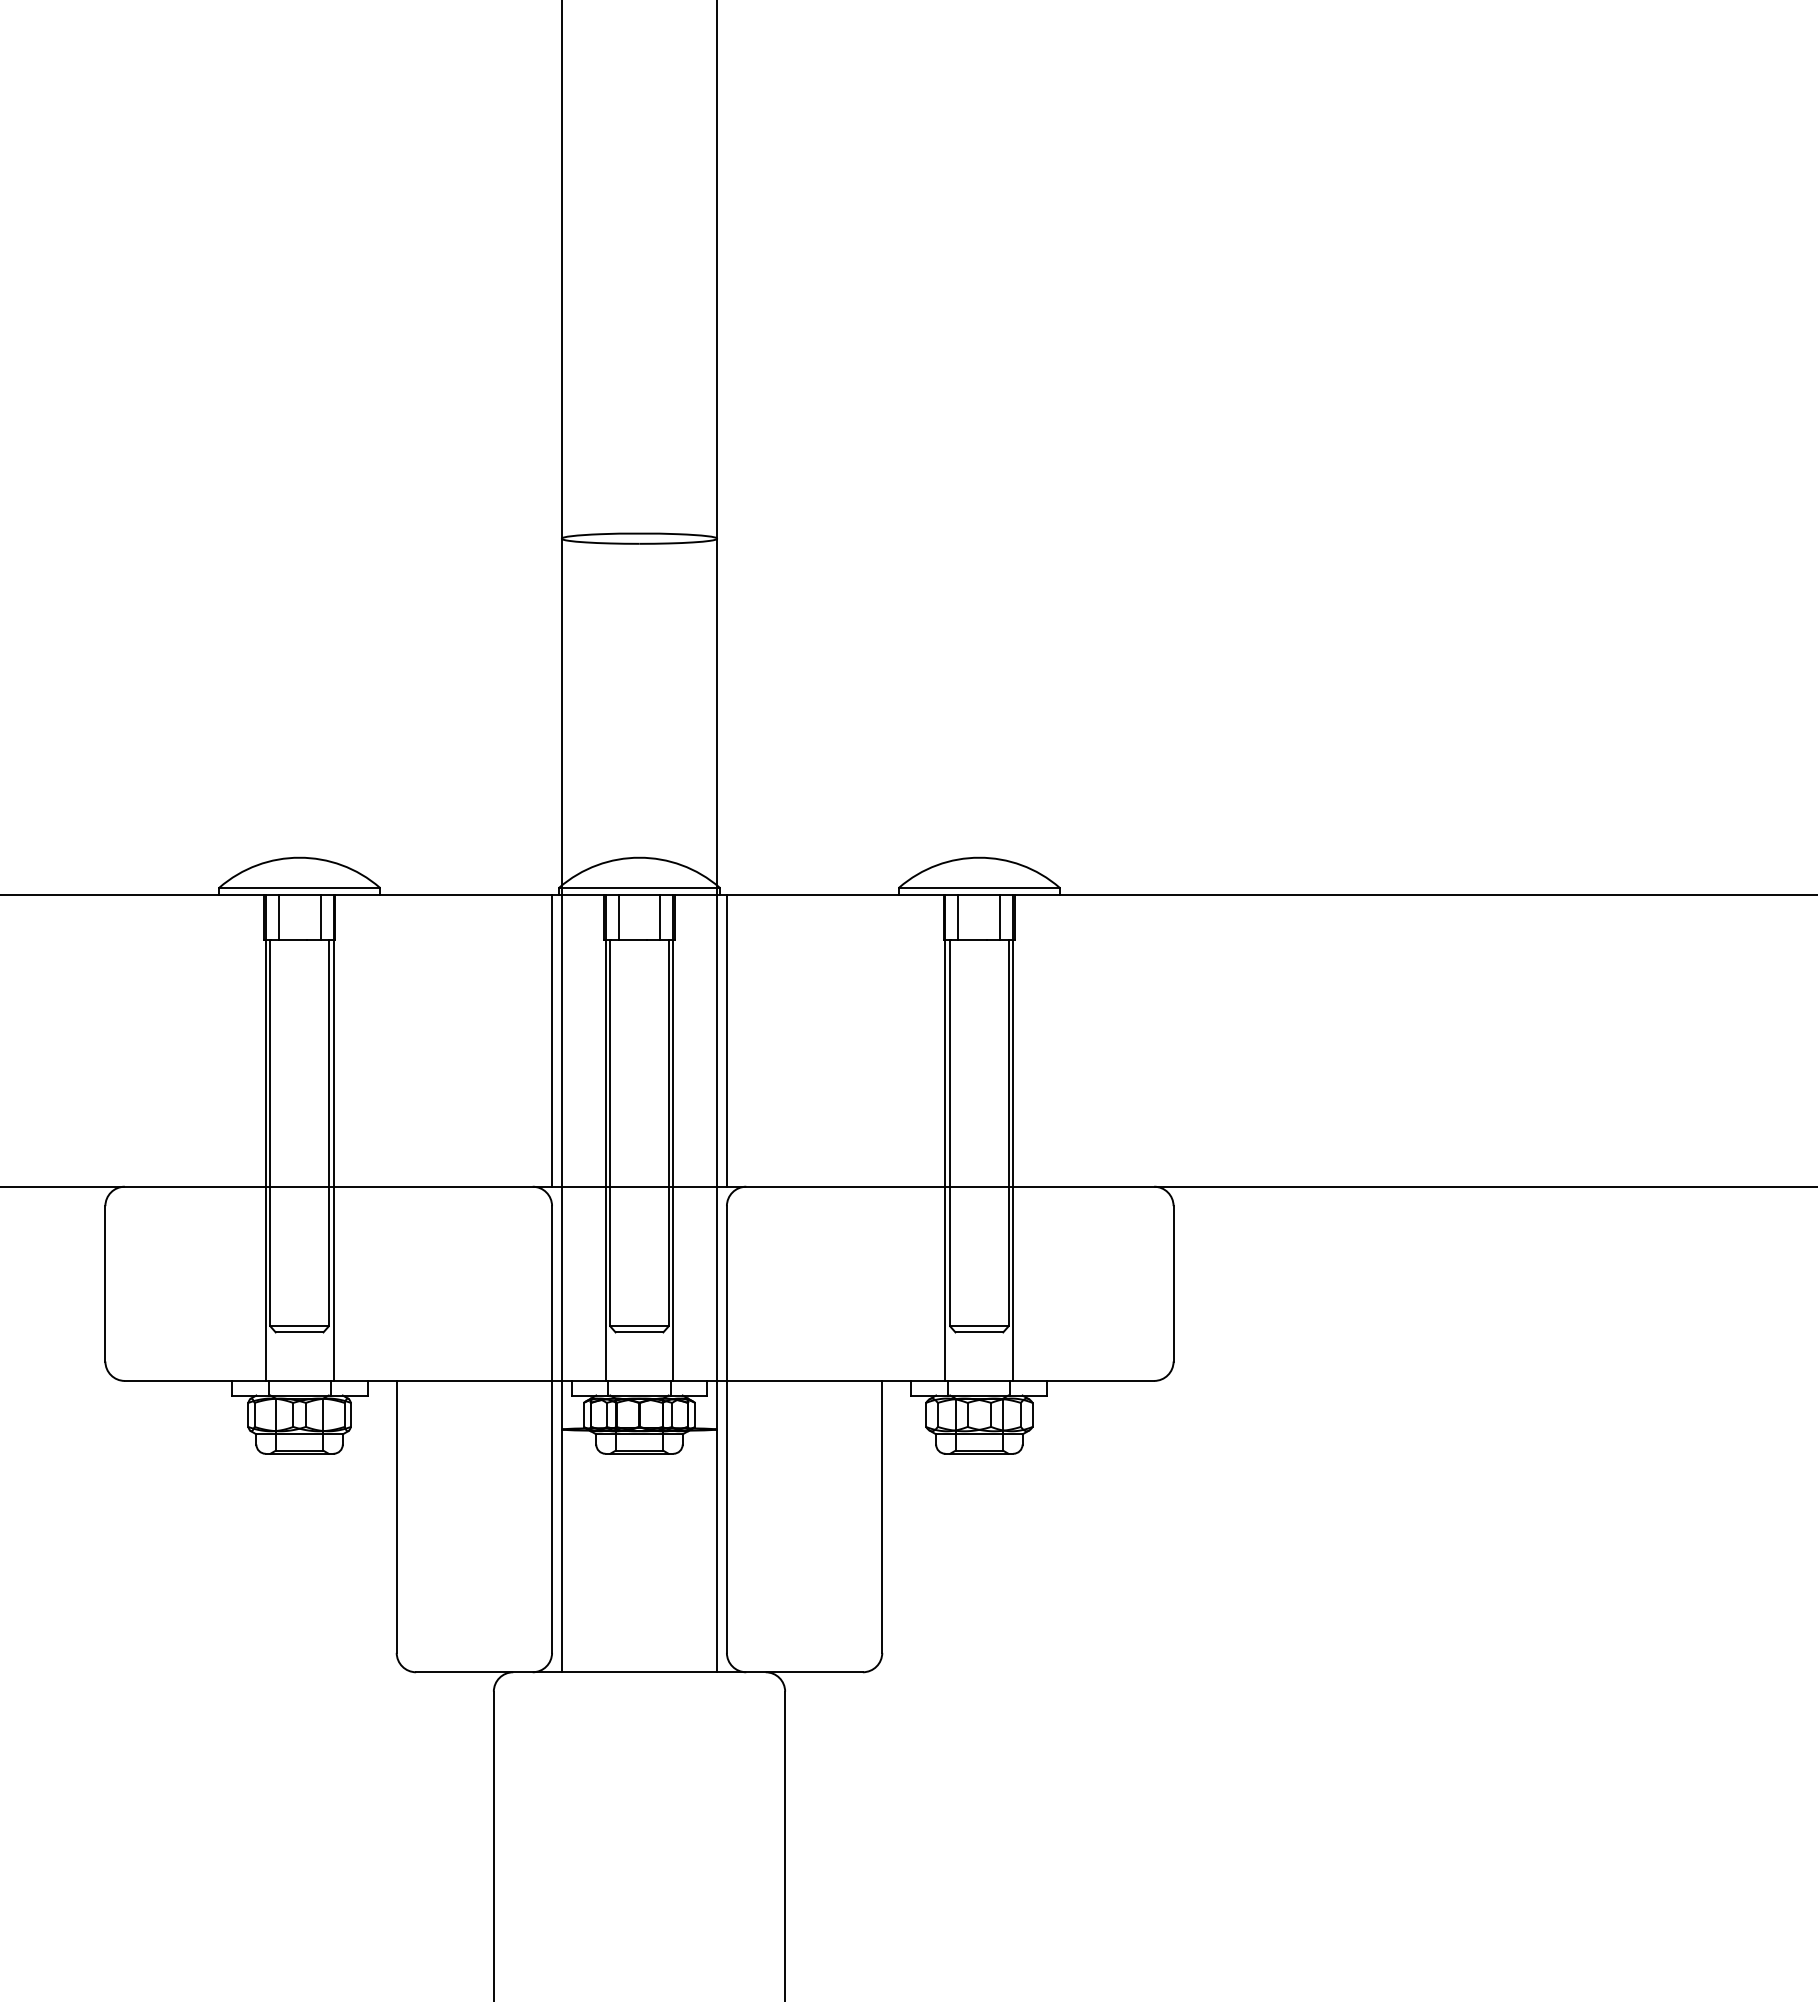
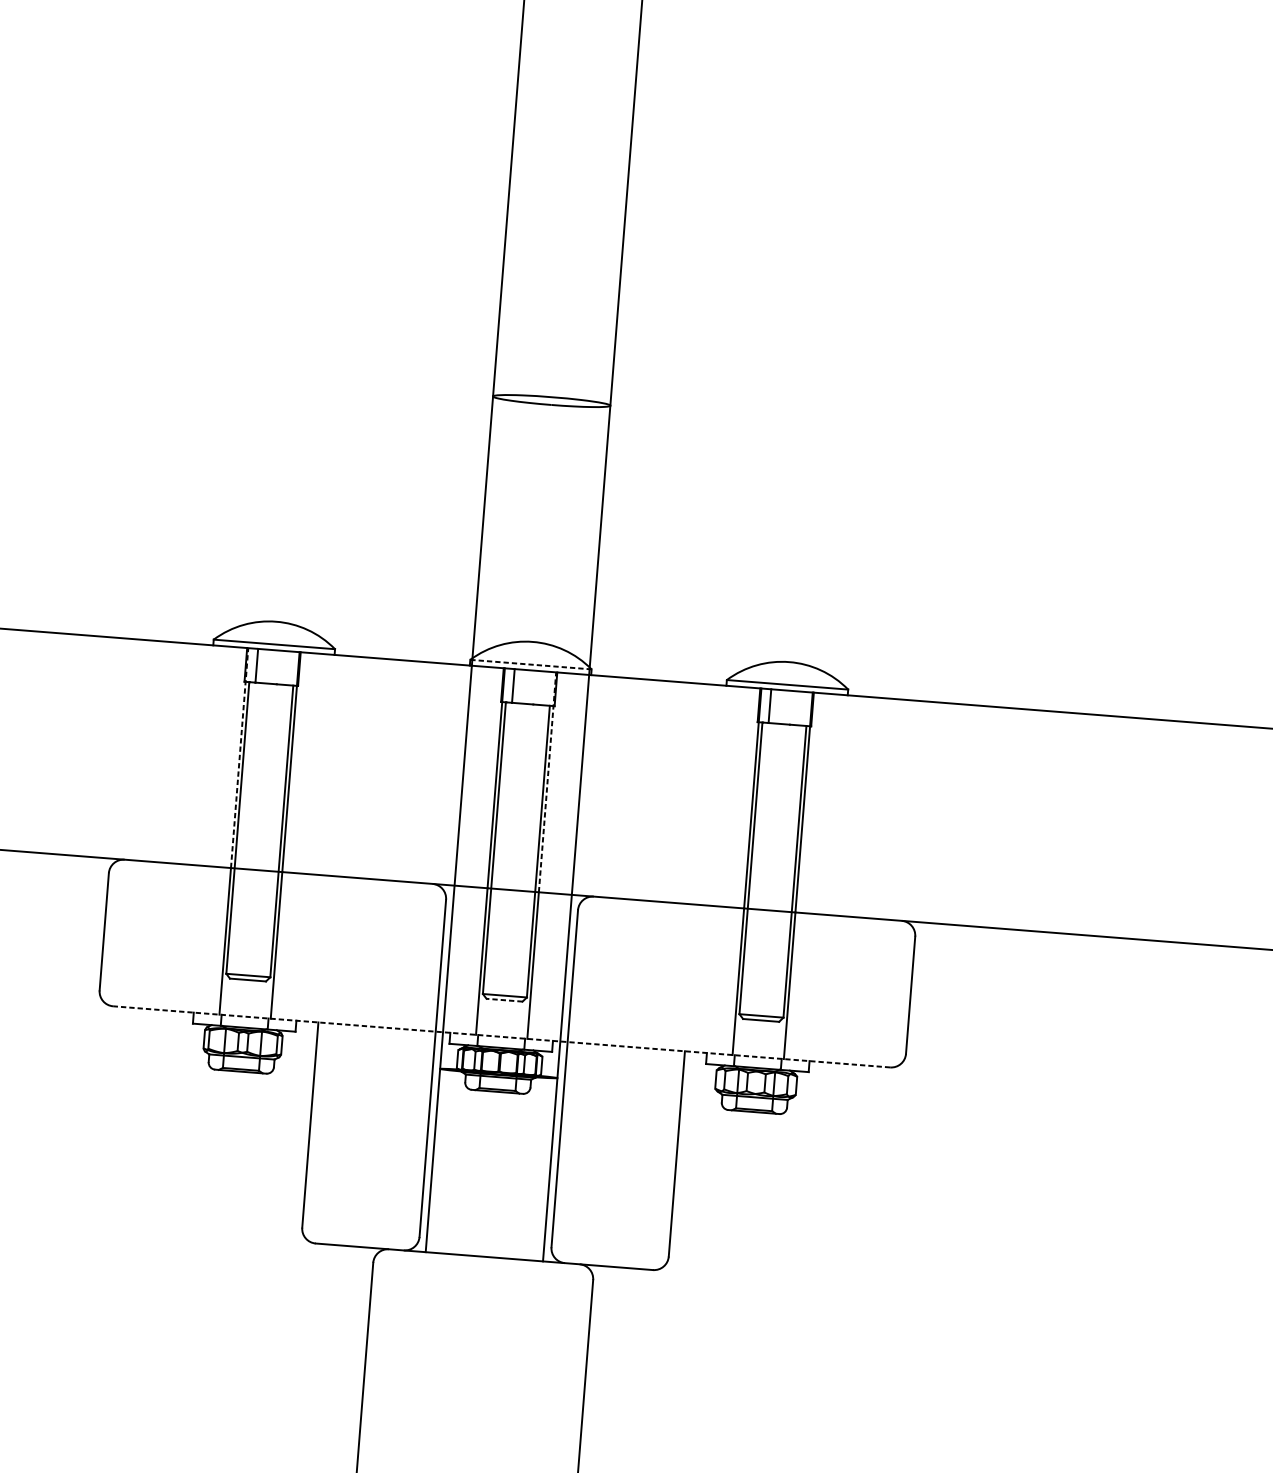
line: (639, 887) -> (531, 664), solid -> dashed
line: (320, 917) -> (288, 668), removed
line: (660, 917) -> (545, 688), removed
line: (1000, 917) -> (801, 708), removed
line: (552, 1040) -> (456, 774), removed
line: (726, 1040) -> (587, 785), removed
line: (265, 1041) -> (239, 758), solid -> dashed
line: (673, 1041) -> (547, 782), solid -> dashed
line: (639, 1332) -> (504, 1000), solid -> dashed
line: (639, 1380) -> (501, 1036), solid -> dashed

